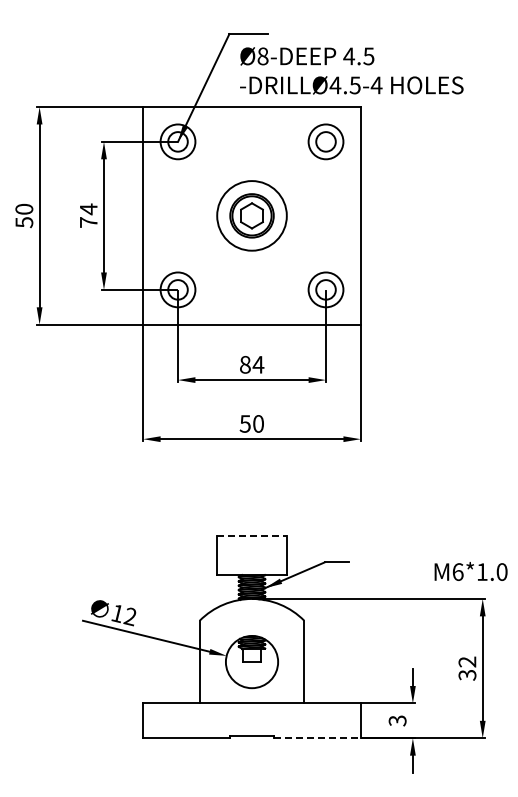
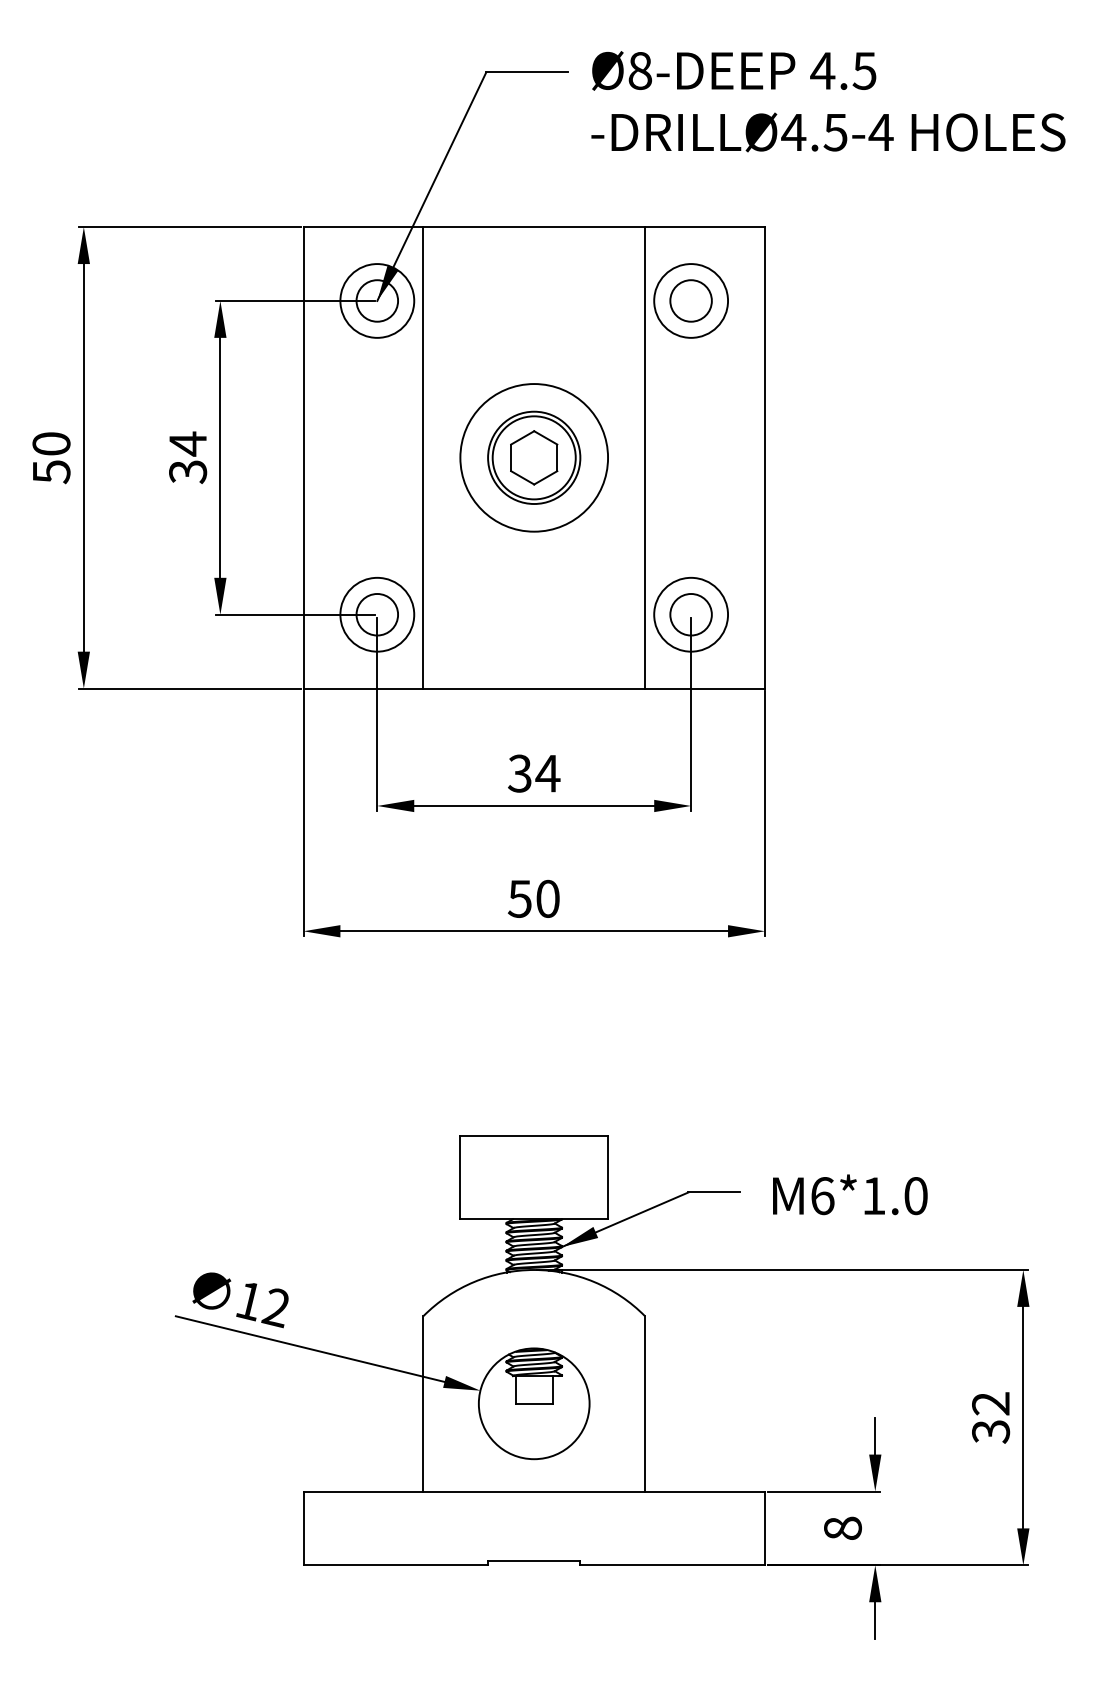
text: (351, 70) -> (827, 100), moved
line: (199, 215) -> (422, 457), added
line: (304, 215) -> (645, 457), added
text: (88, 222) -> (187, 471), 74 -> 34
text: (244, 364) -> (518, 772), 84 -> 34
line: (252, 535) -> (535, 1135), dashed -> solid
text: (470, 571) -> (848, 1194), moved
text: (397, 720) -> (842, 1527), 3 -> 8
line: (317, 738) -> (673, 1565), dashed -> solid

